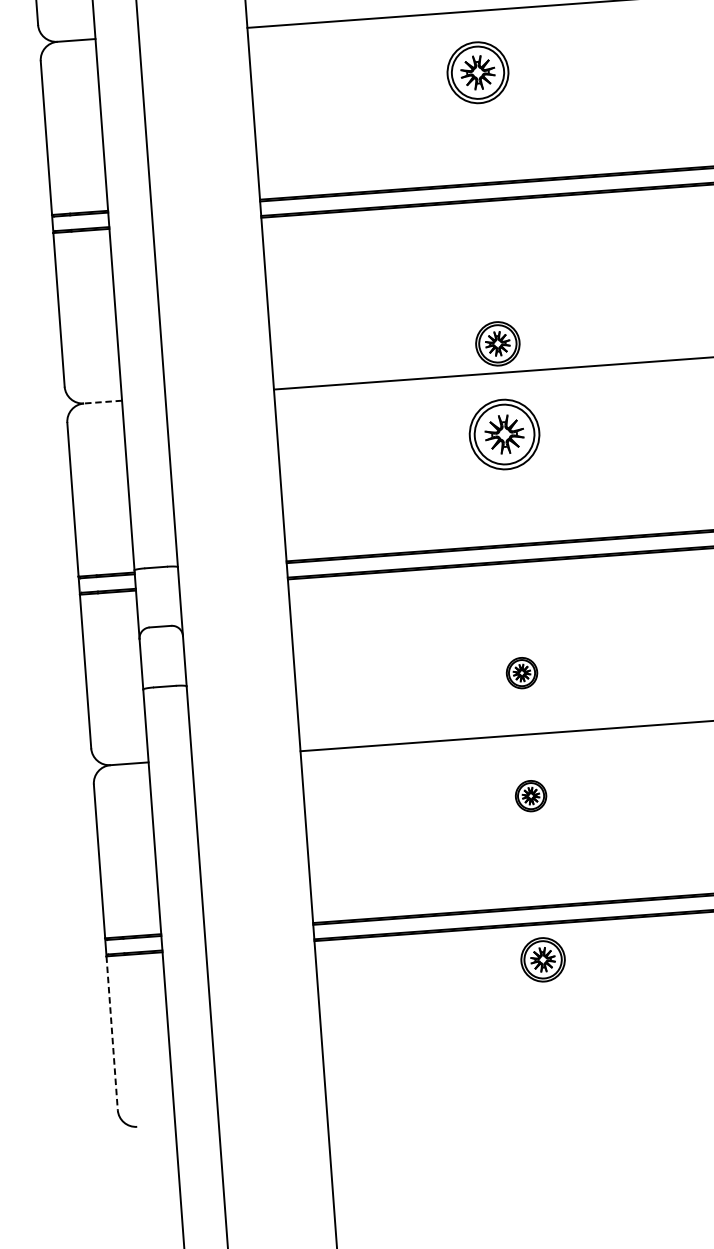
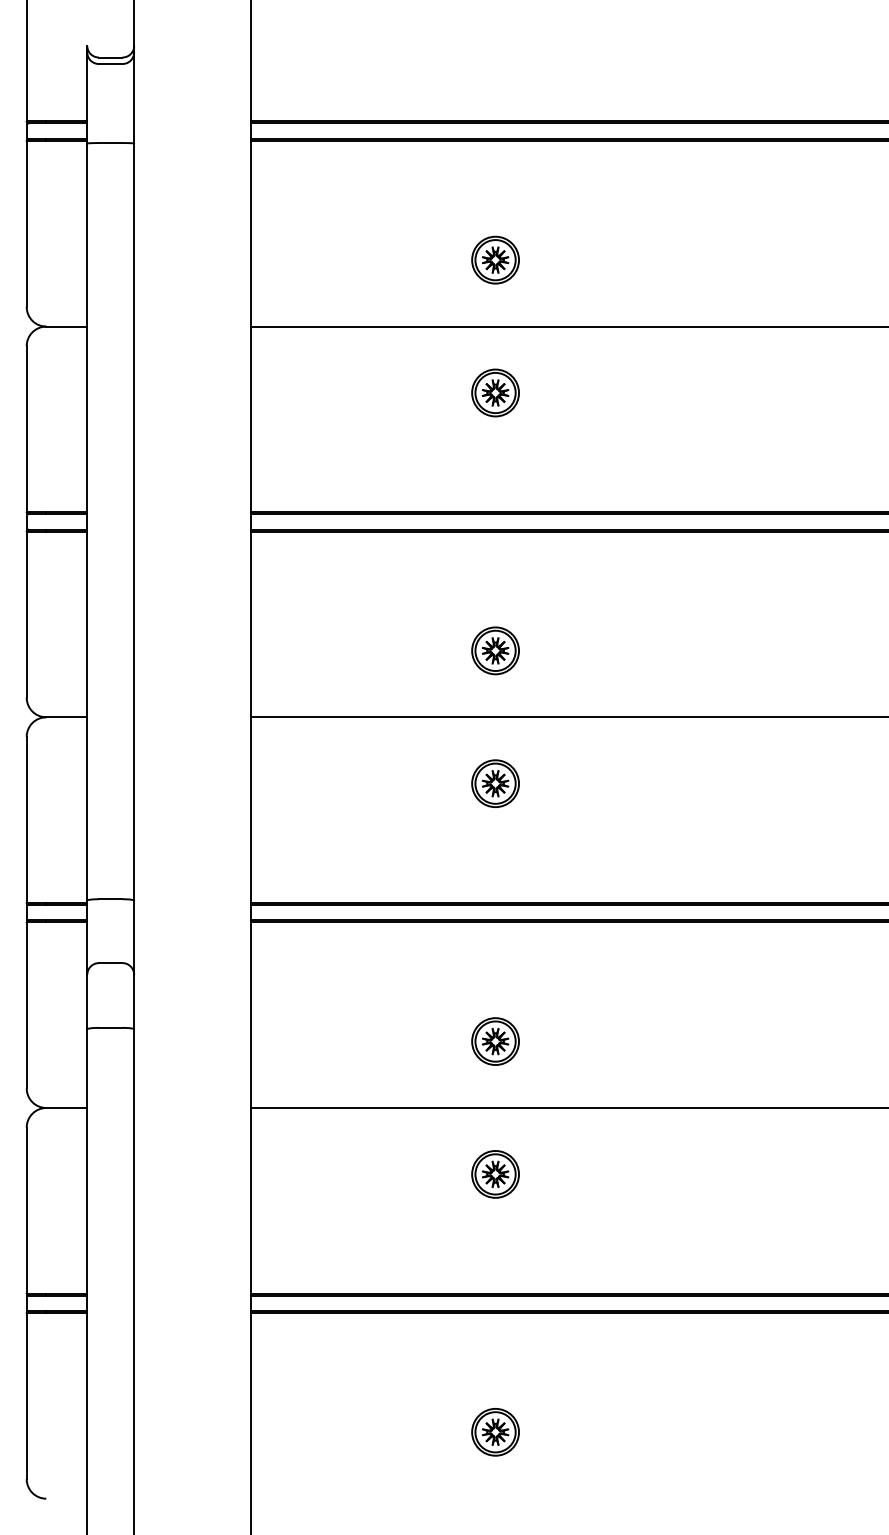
part: (477, 72) -> (495, 392), size x0.71
part: (497, 343) -> (495, 650), moved
line: (102, 402) -> (66, 717), dashed -> solid
part: (504, 434) -> (495, 783), size x0.62
part: (521, 673) -> (495, 1041), size x1.43
part: (531, 796) -> (495, 1174), size x1.43
part: (543, 960) -> (495, 1432), moved
line: (111, 1033) -> (26, 1396), dashed -> solid

